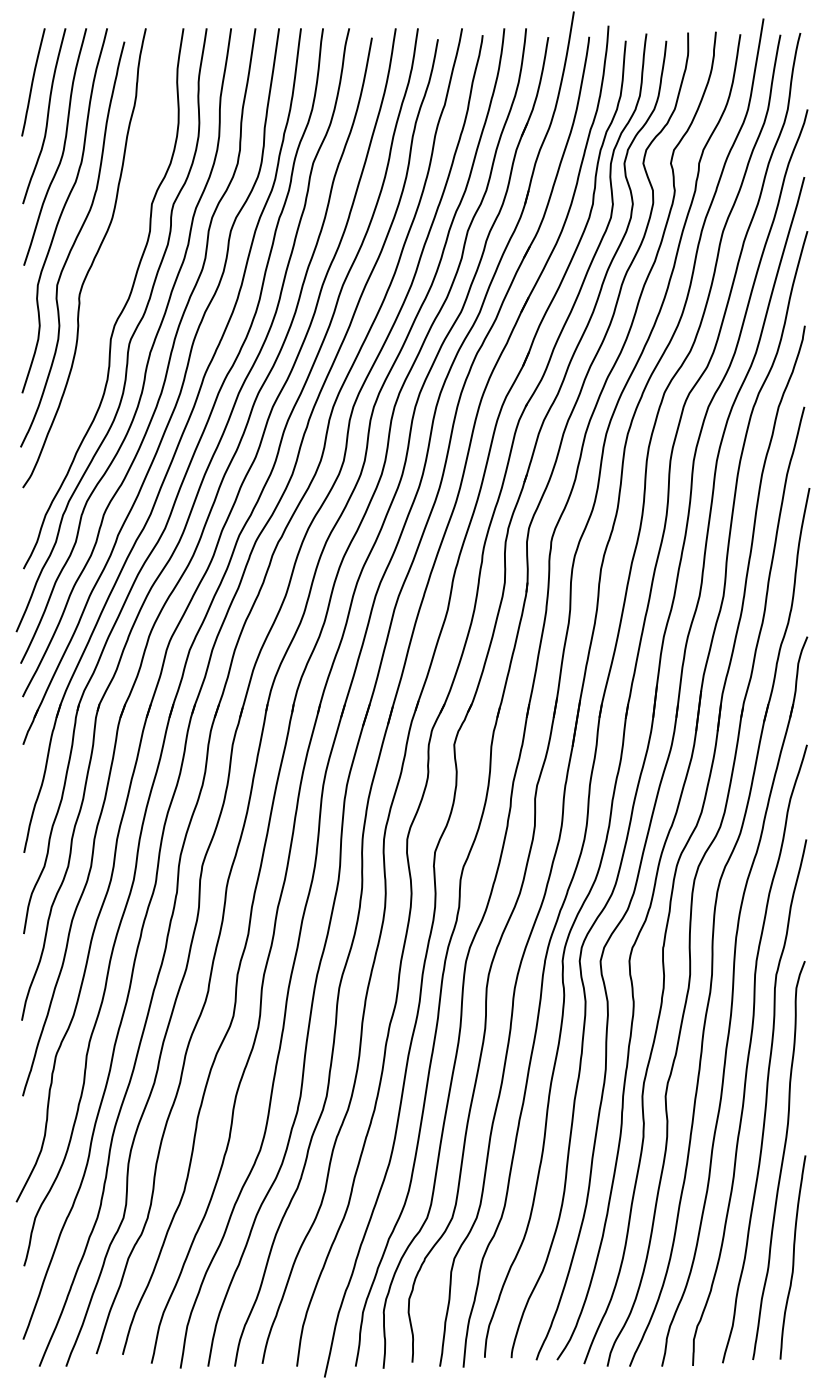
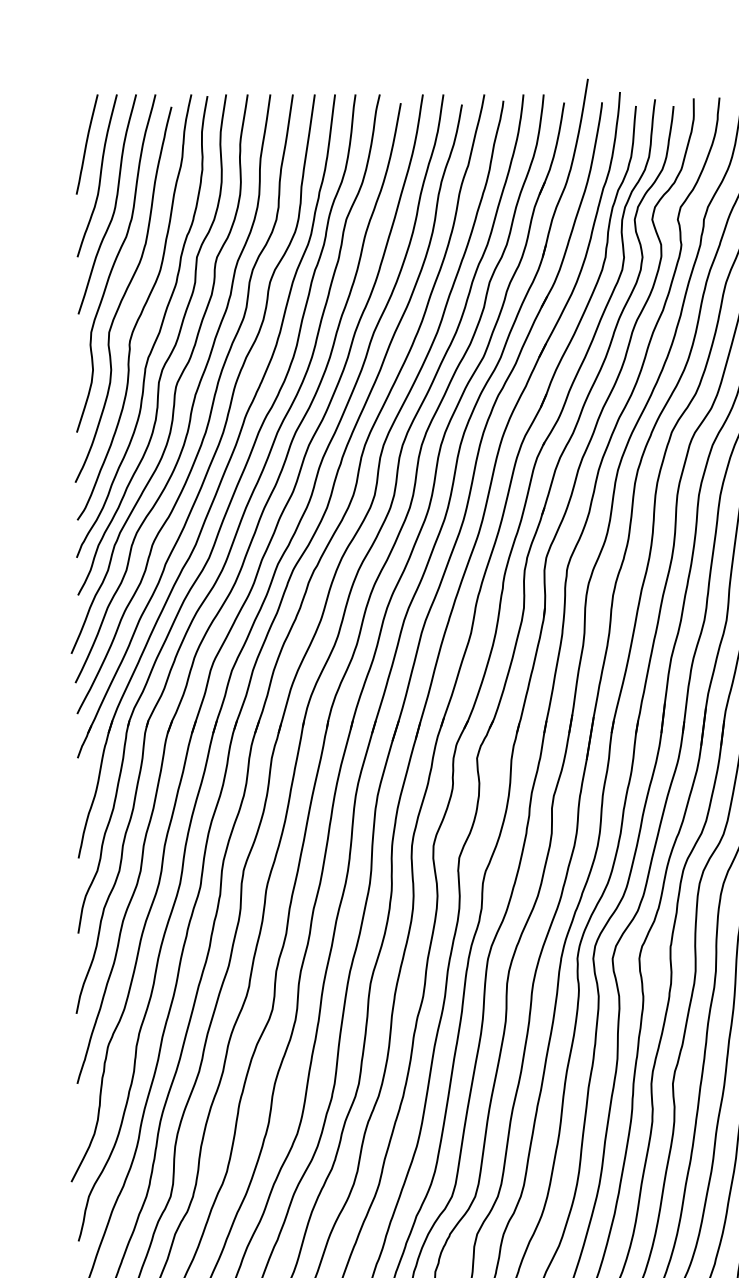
curve: (110, 284) -> (158, 331), added

